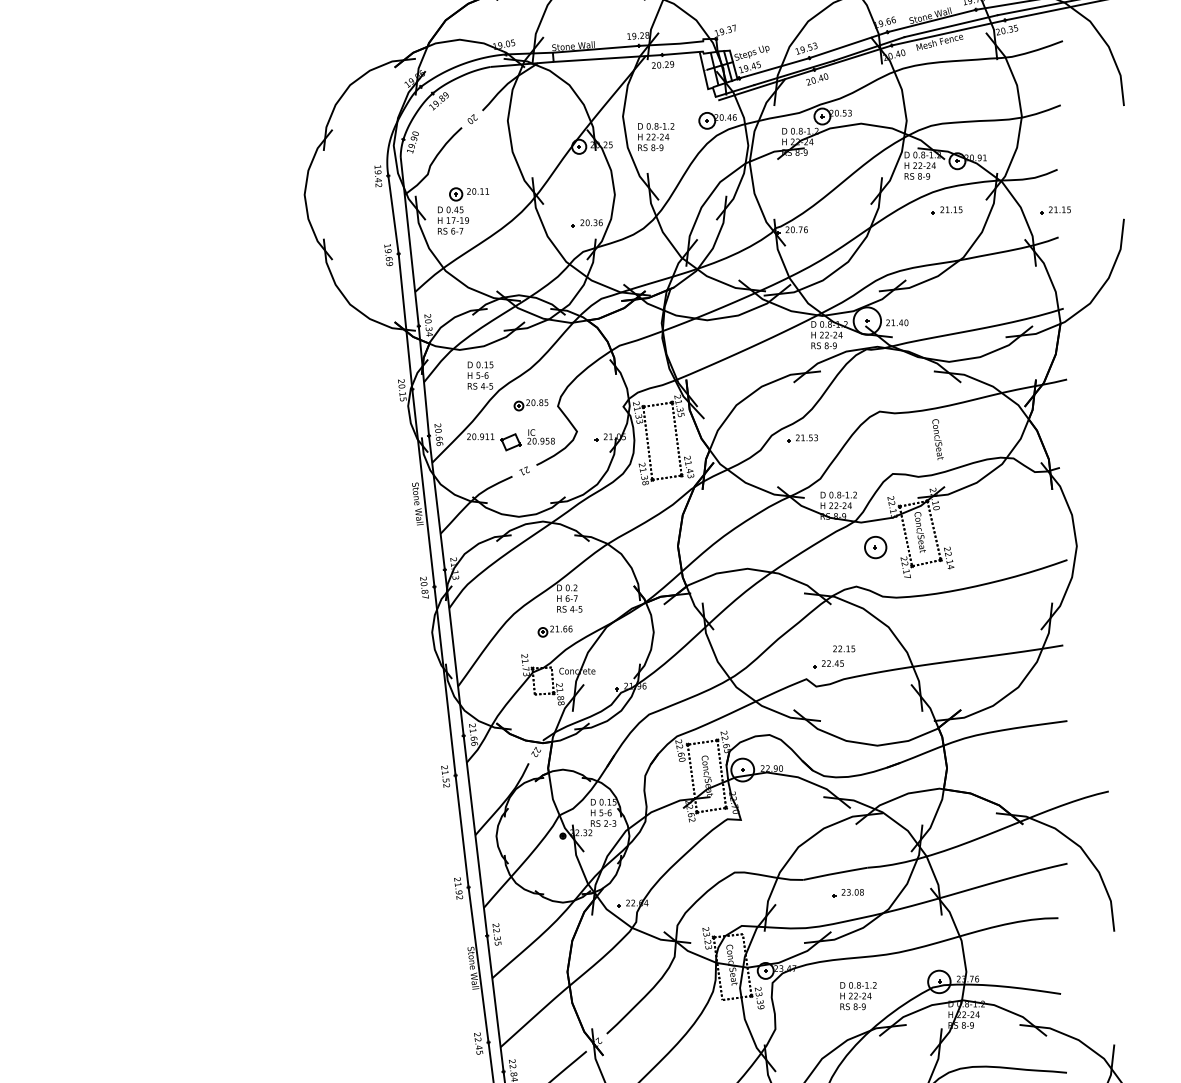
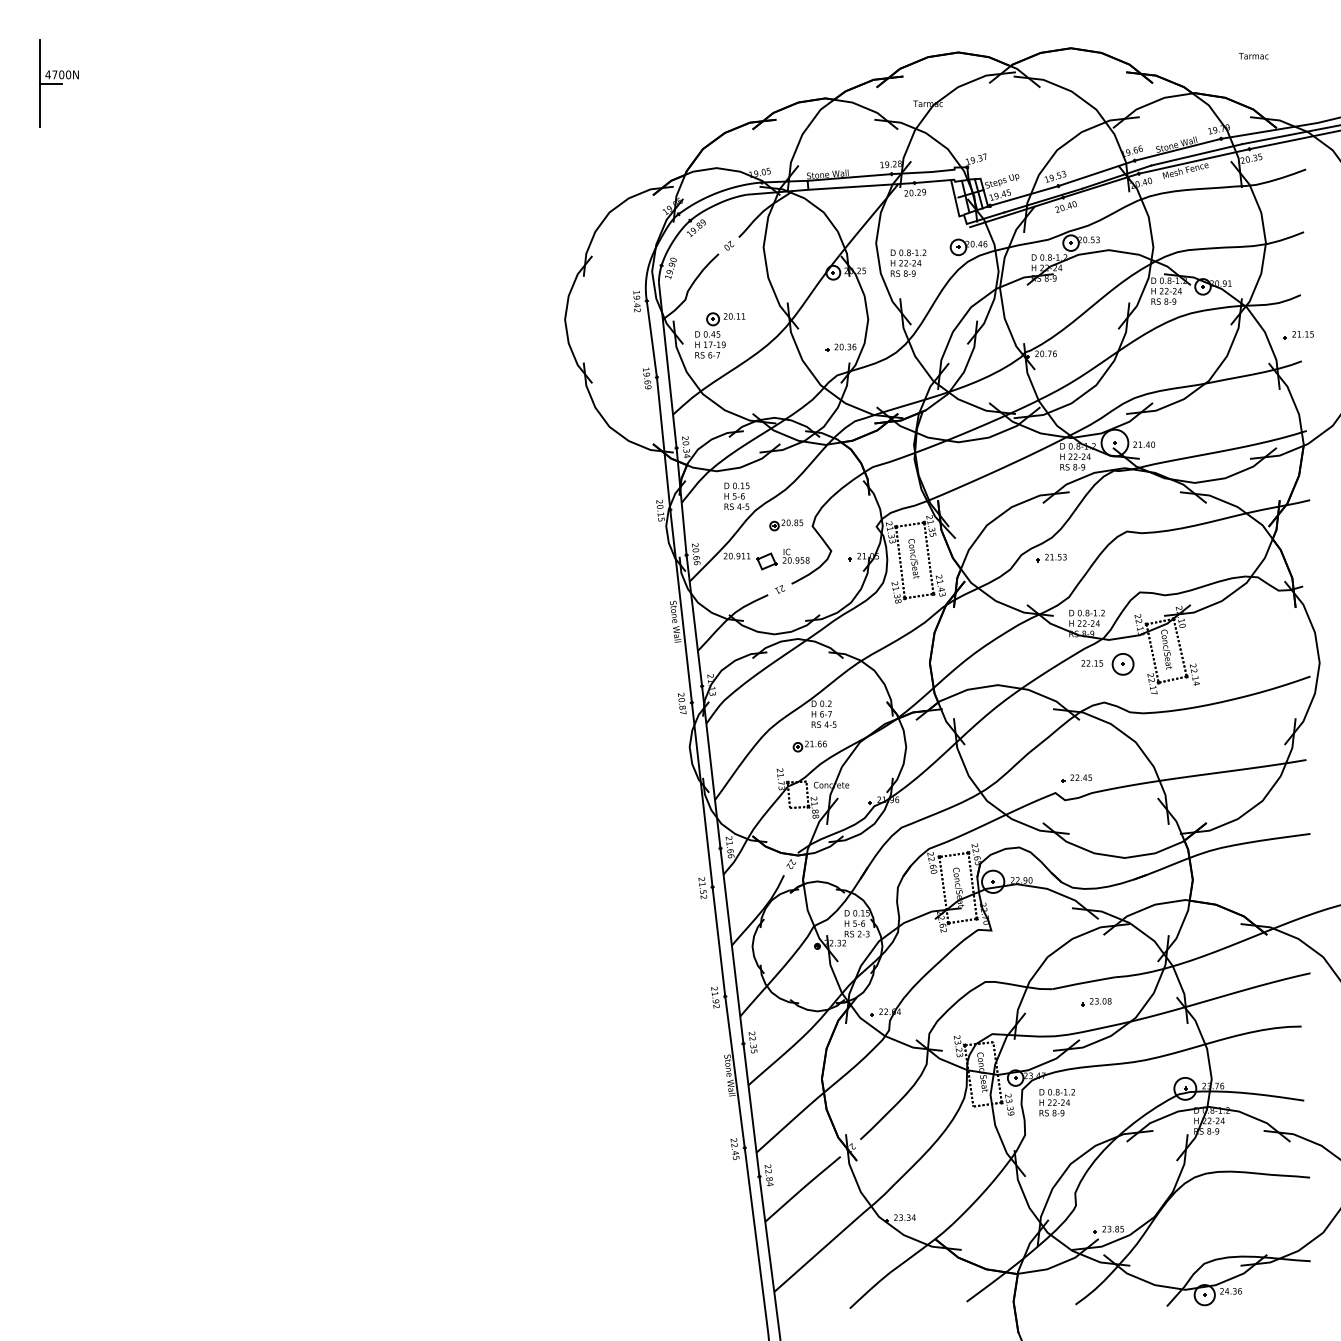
part: (946, 211) -> (1192, 335), removed
text: (937, 439) -> (913, 558), moved
text: (844, 648) -> (1092, 663), moved
text: (857, 995) -> (1056, 1102), moved

